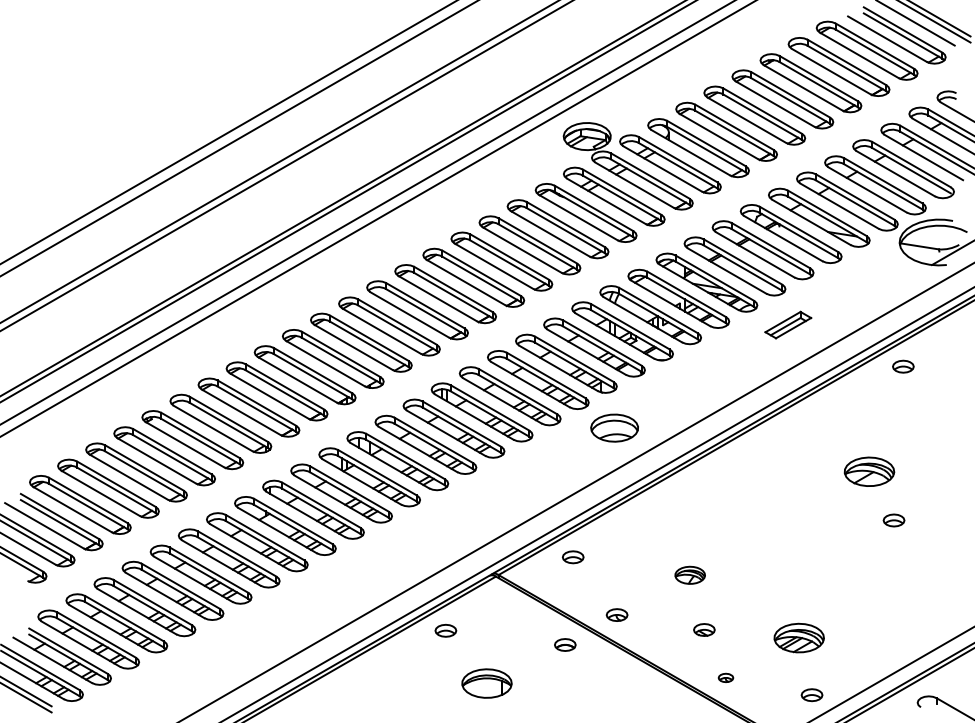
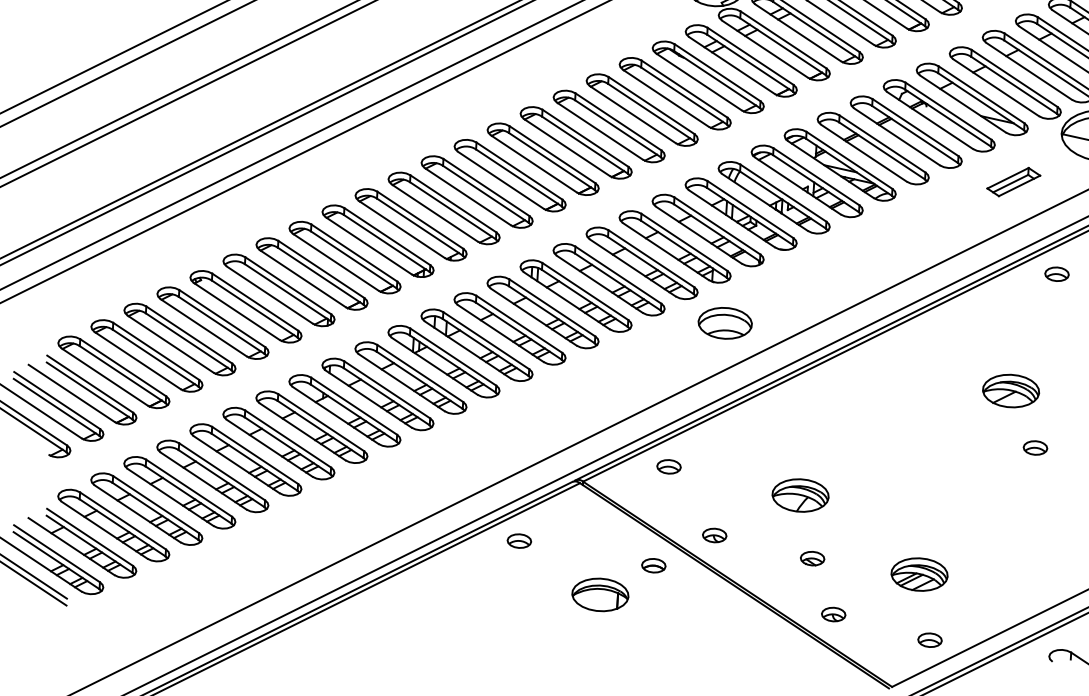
part: (788, 324) -> (1014, 181), moved
part: (689, 575) -> (799, 495), size x1.67
part: (725, 677) -> (833, 614), size x1.43
part: (486, 683) -> (599, 594), moved

